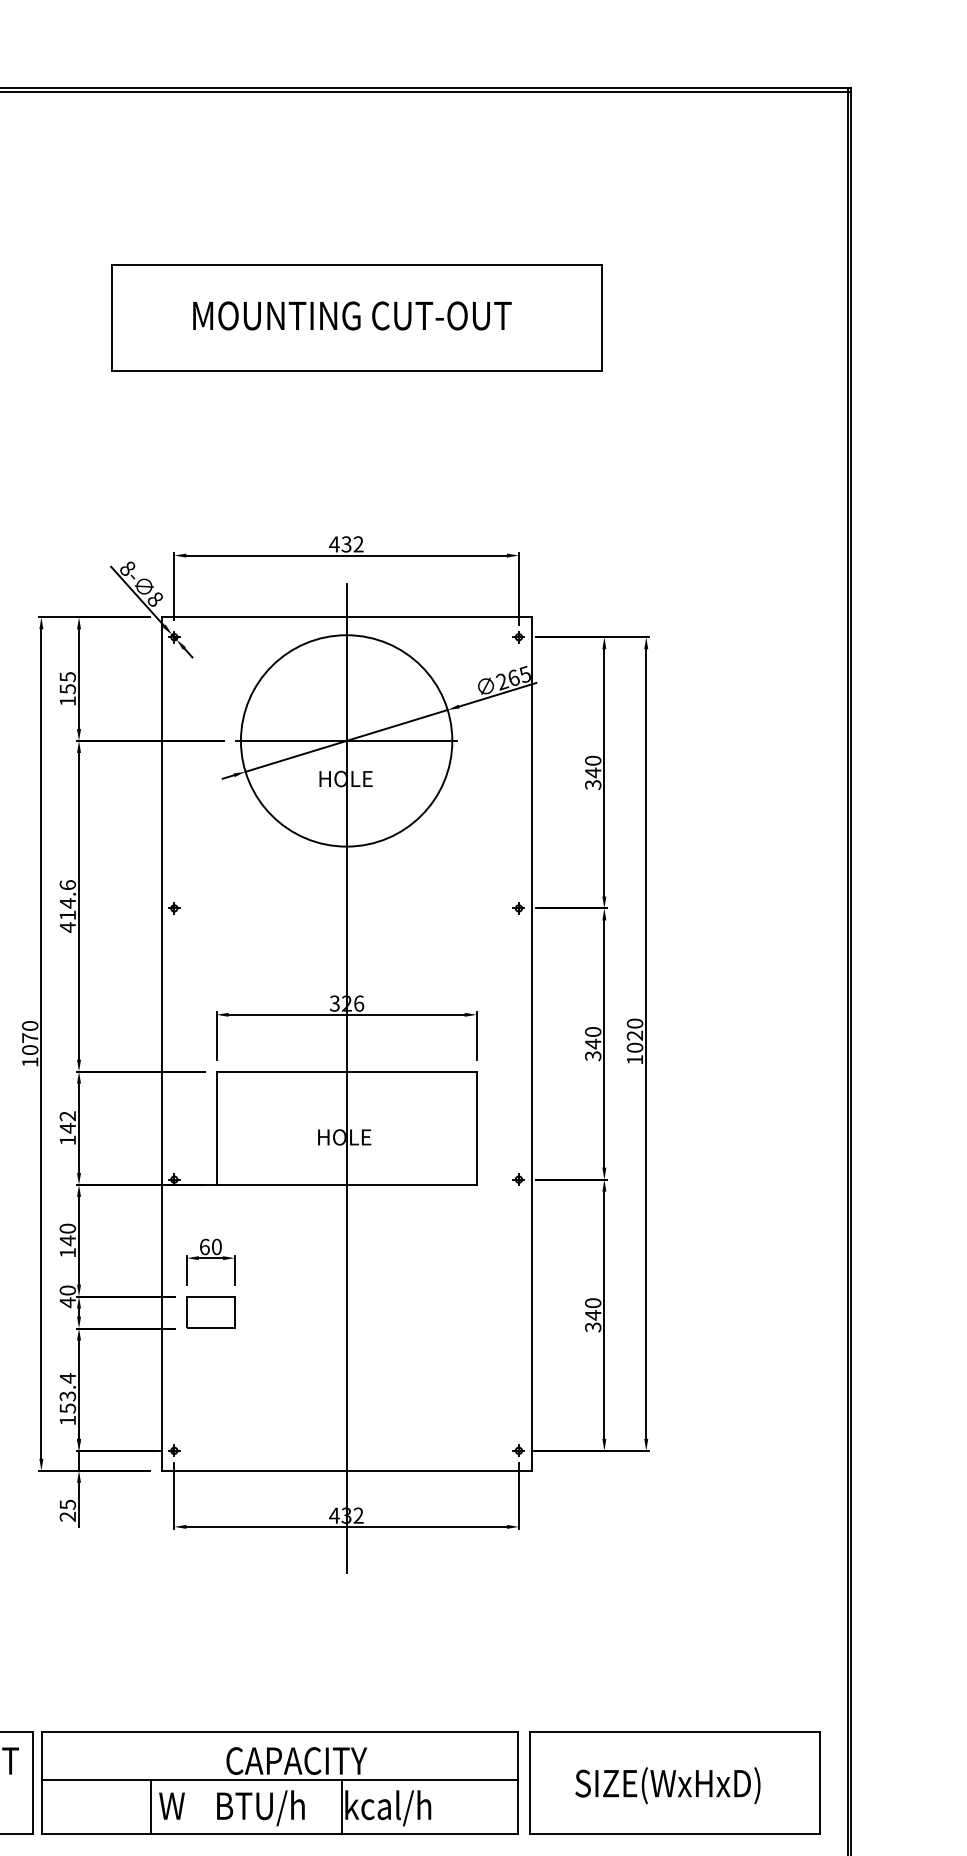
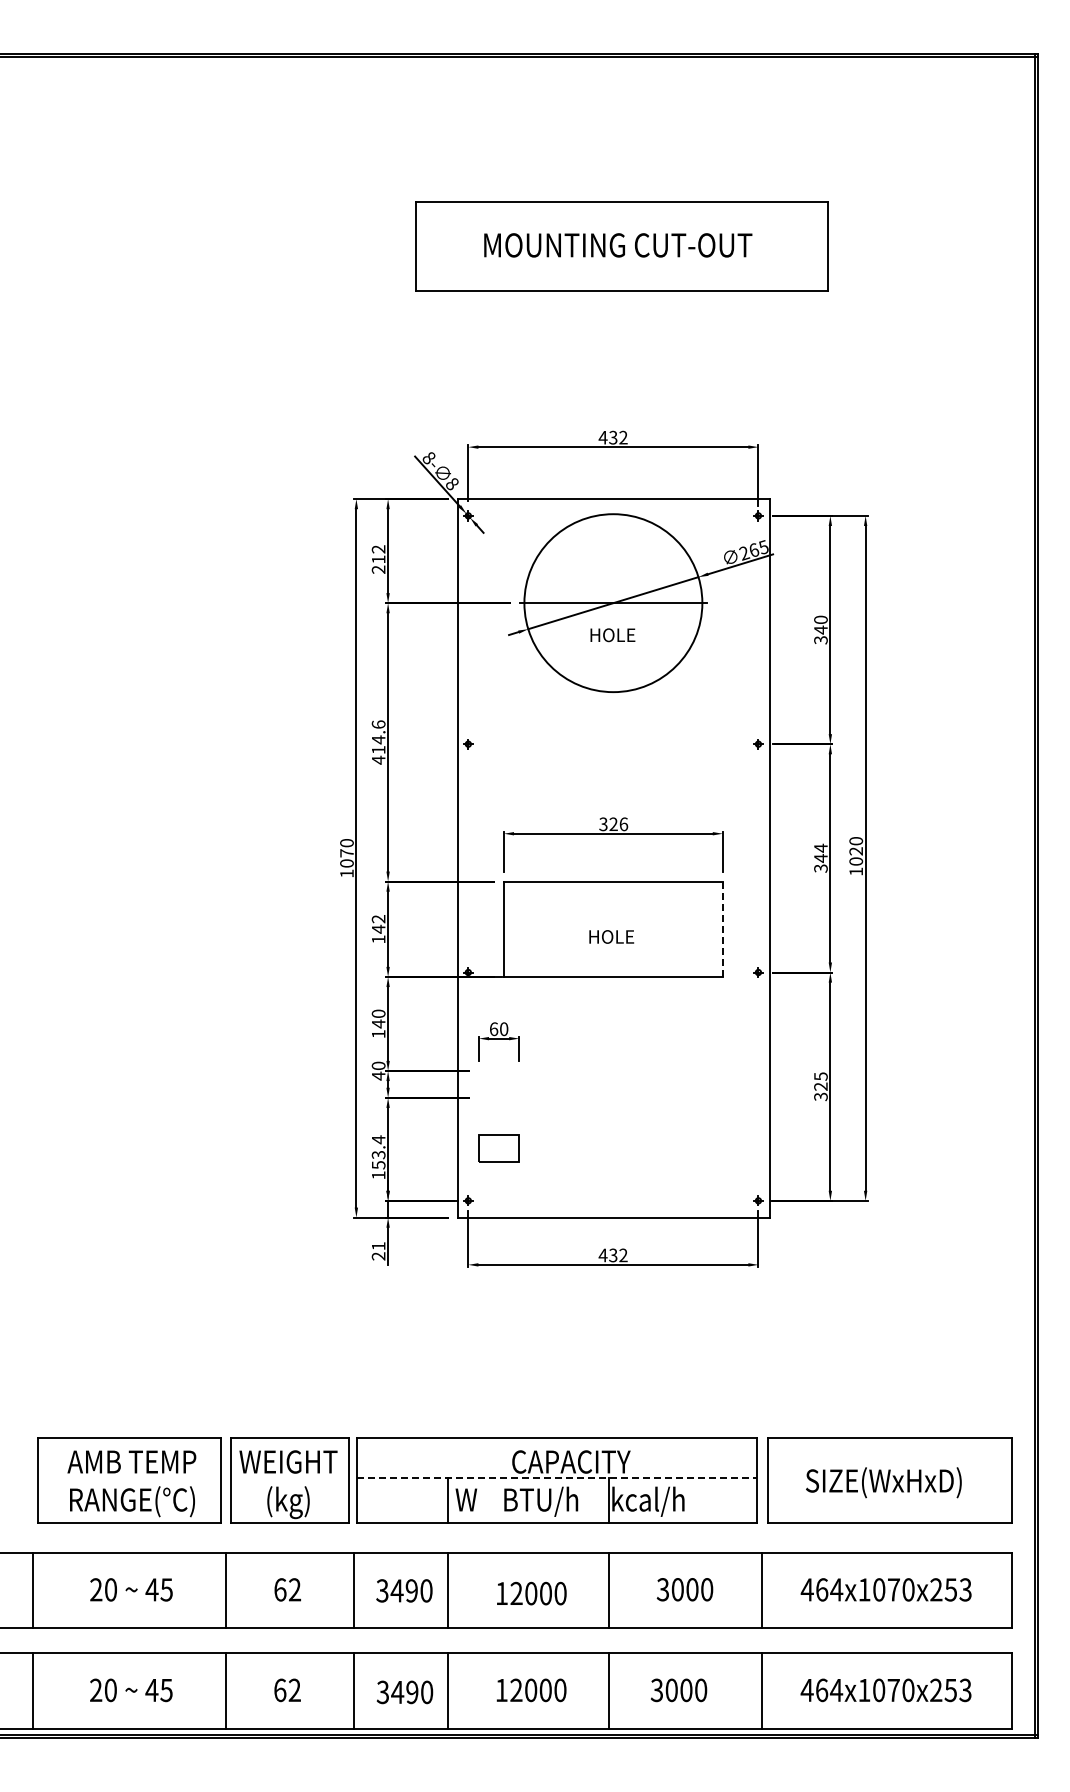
text: (67, 689) -> (378, 559), 155 -> 212
text: (592, 1031) -> (820, 847), 340 -> 344
line: (346, 1077) -> (613, 886), removed
line: (476, 1128) -> (722, 929), solid -> dashed
text: (592, 1309) -> (820, 1081), 340 -> 325
part: (210, 1312) -> (498, 1148), moved
text: (67, 1505) -> (378, 1246), 25 -> 21
line: (280, 1779) -> (557, 1477), solid -> dashed

